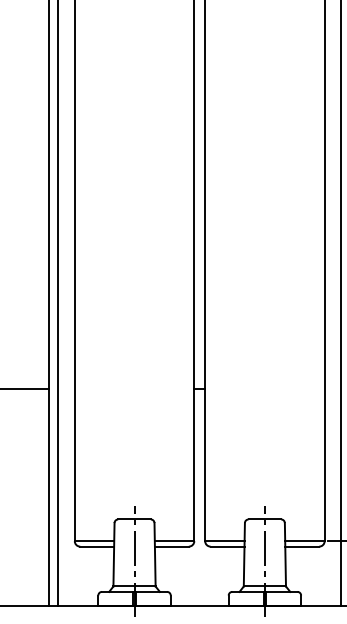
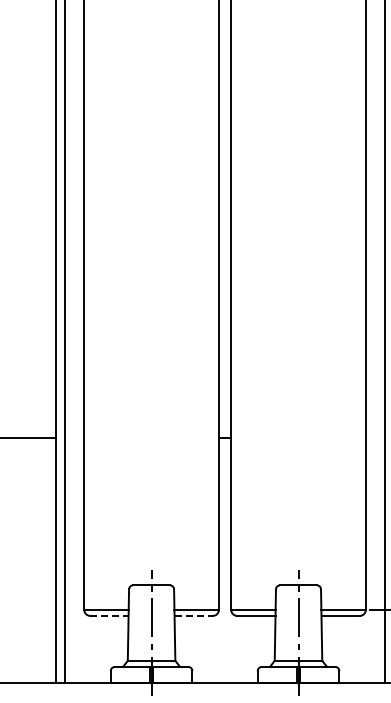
line: (97, 546) -> (109, 615), solid -> dashed
line: (172, 546) -> (194, 615), solid -> dashed

